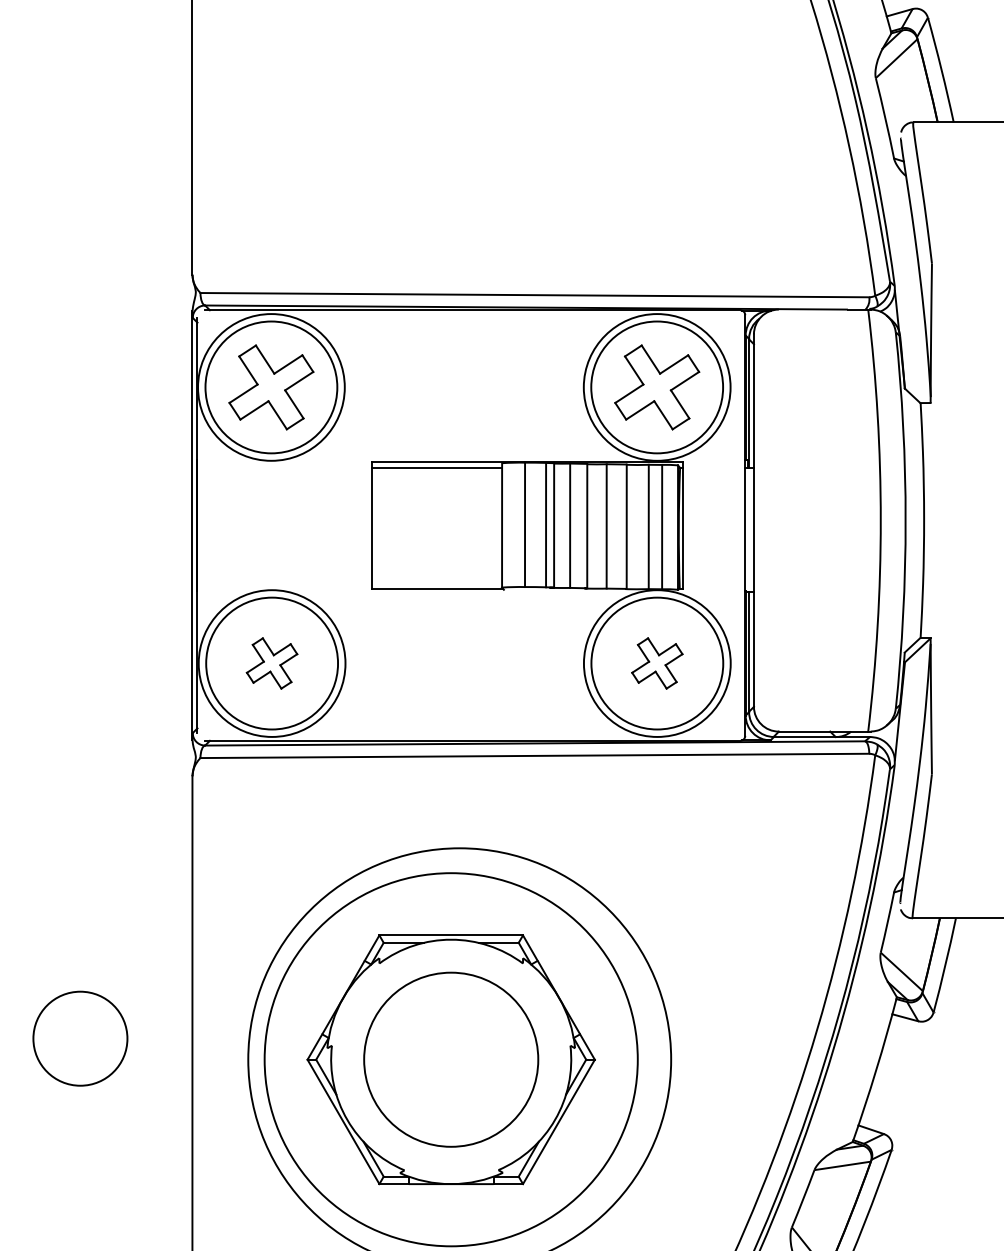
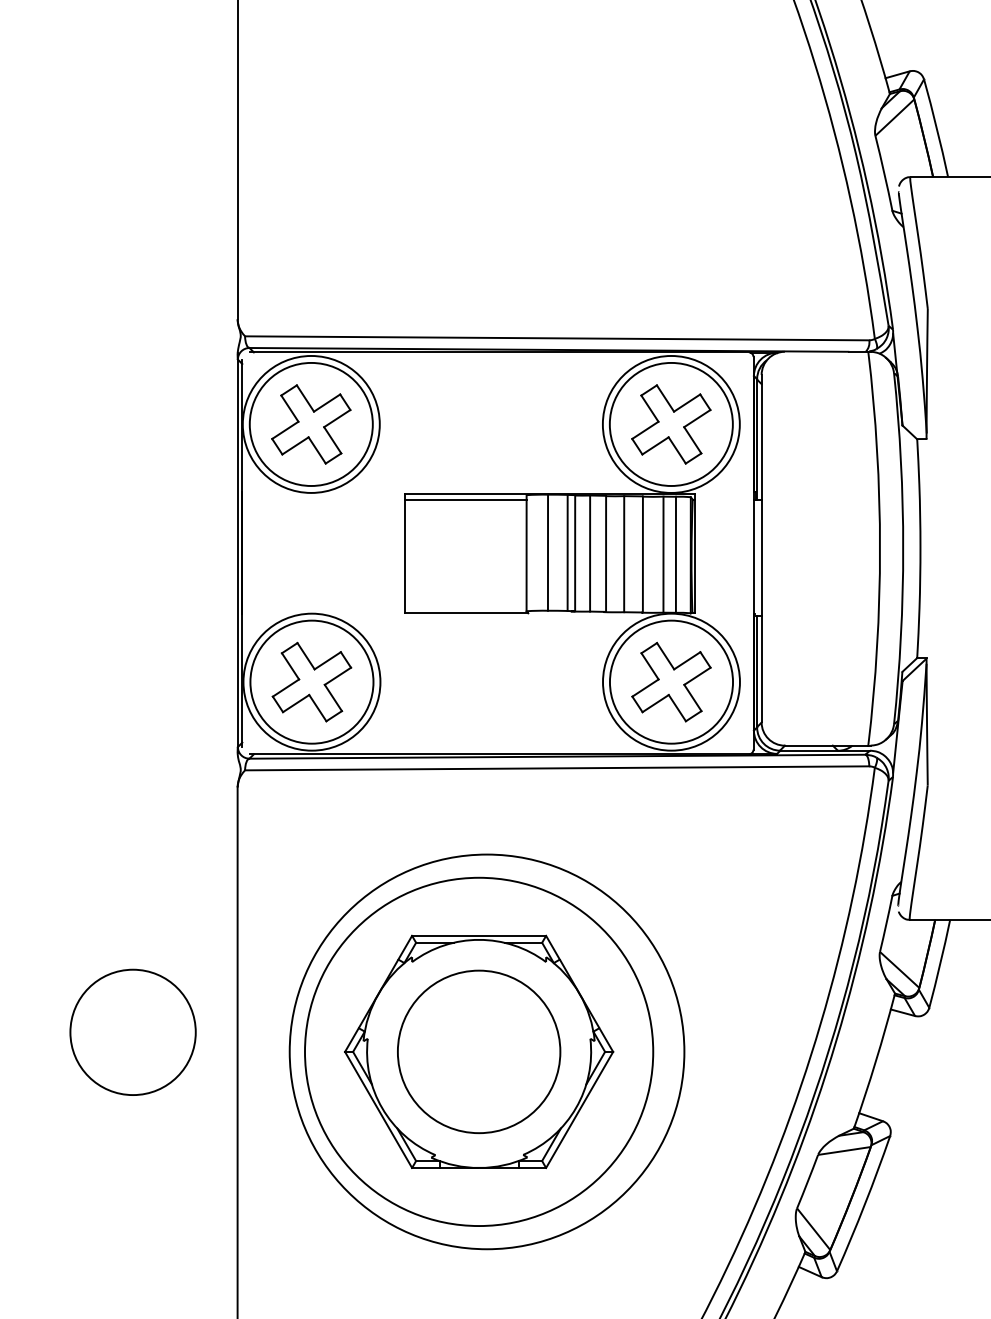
part: (271, 662) -> (311, 681), size x1.67
part: (657, 662) -> (671, 681), size x1.67
circle: (79, 1037) -> (132, 1031), size x1.43

